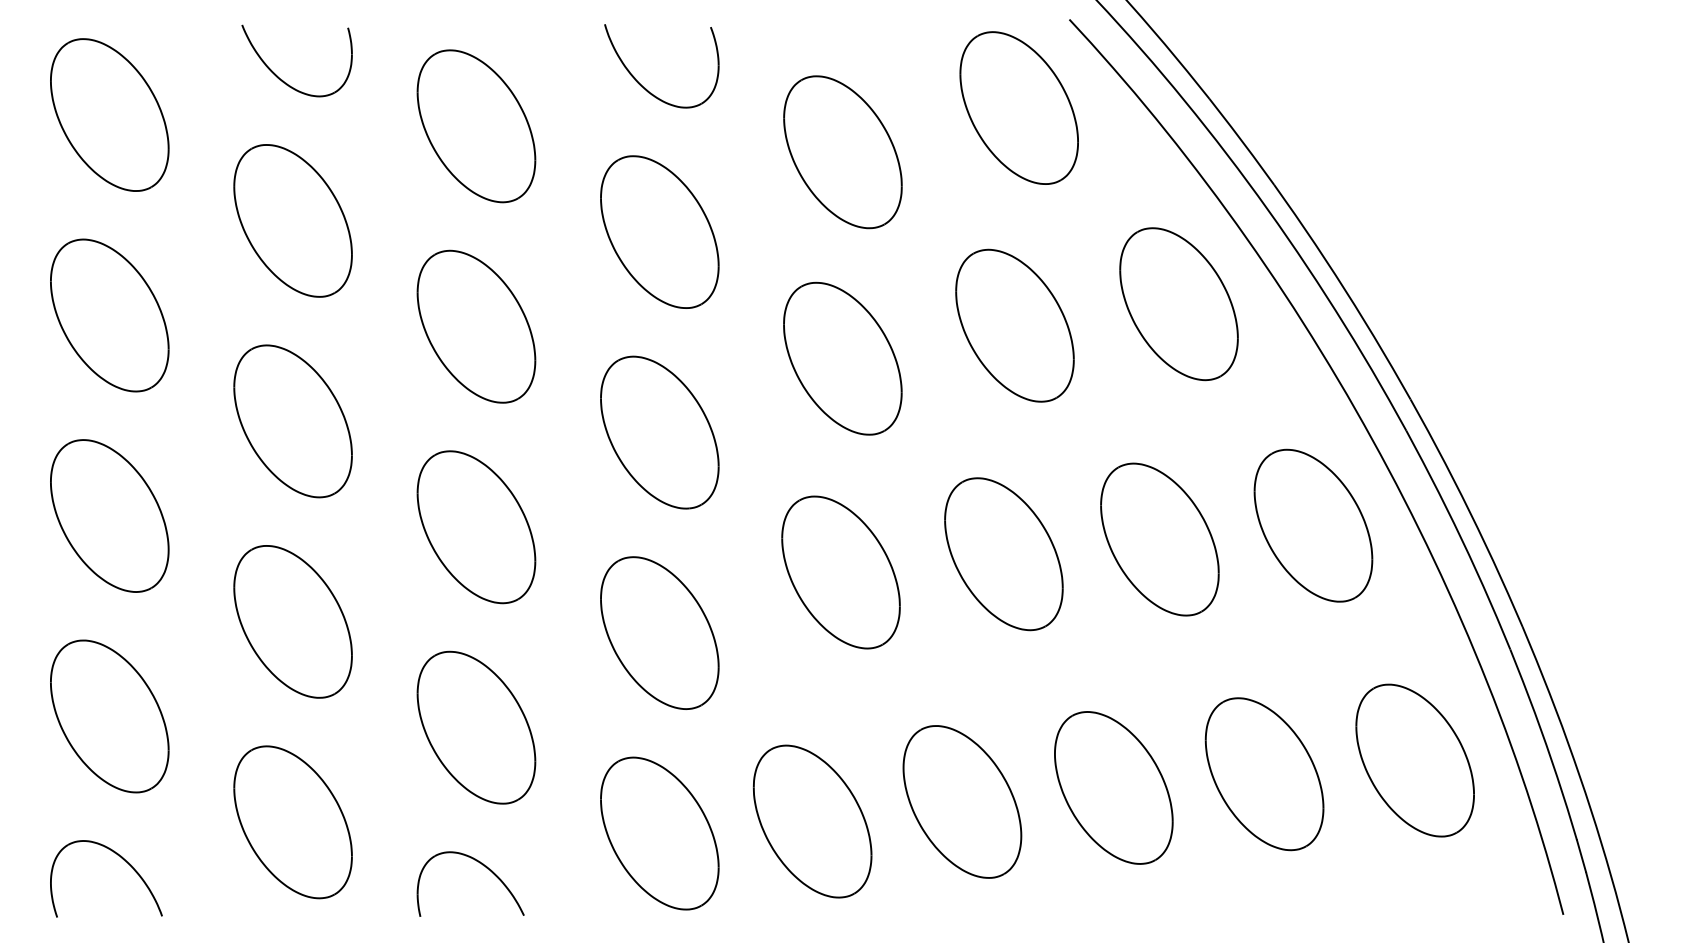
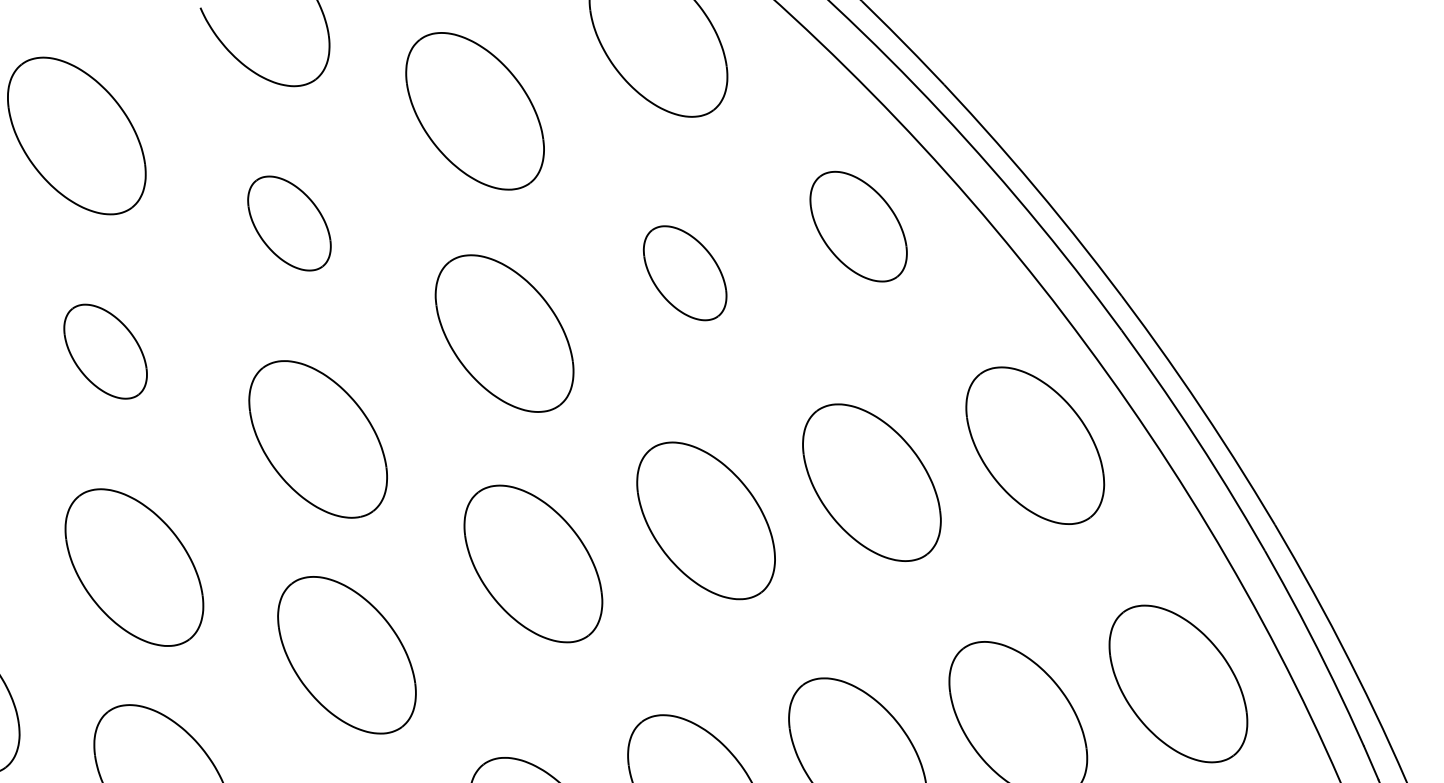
part: (659, 231) -> (288, 222), size x0.6
part: (1178, 304) -> (858, 227), size x0.7
part: (1014, 325) -> (684, 273), size x0.6
part: (476, 326) -> (105, 351), size x0.6

